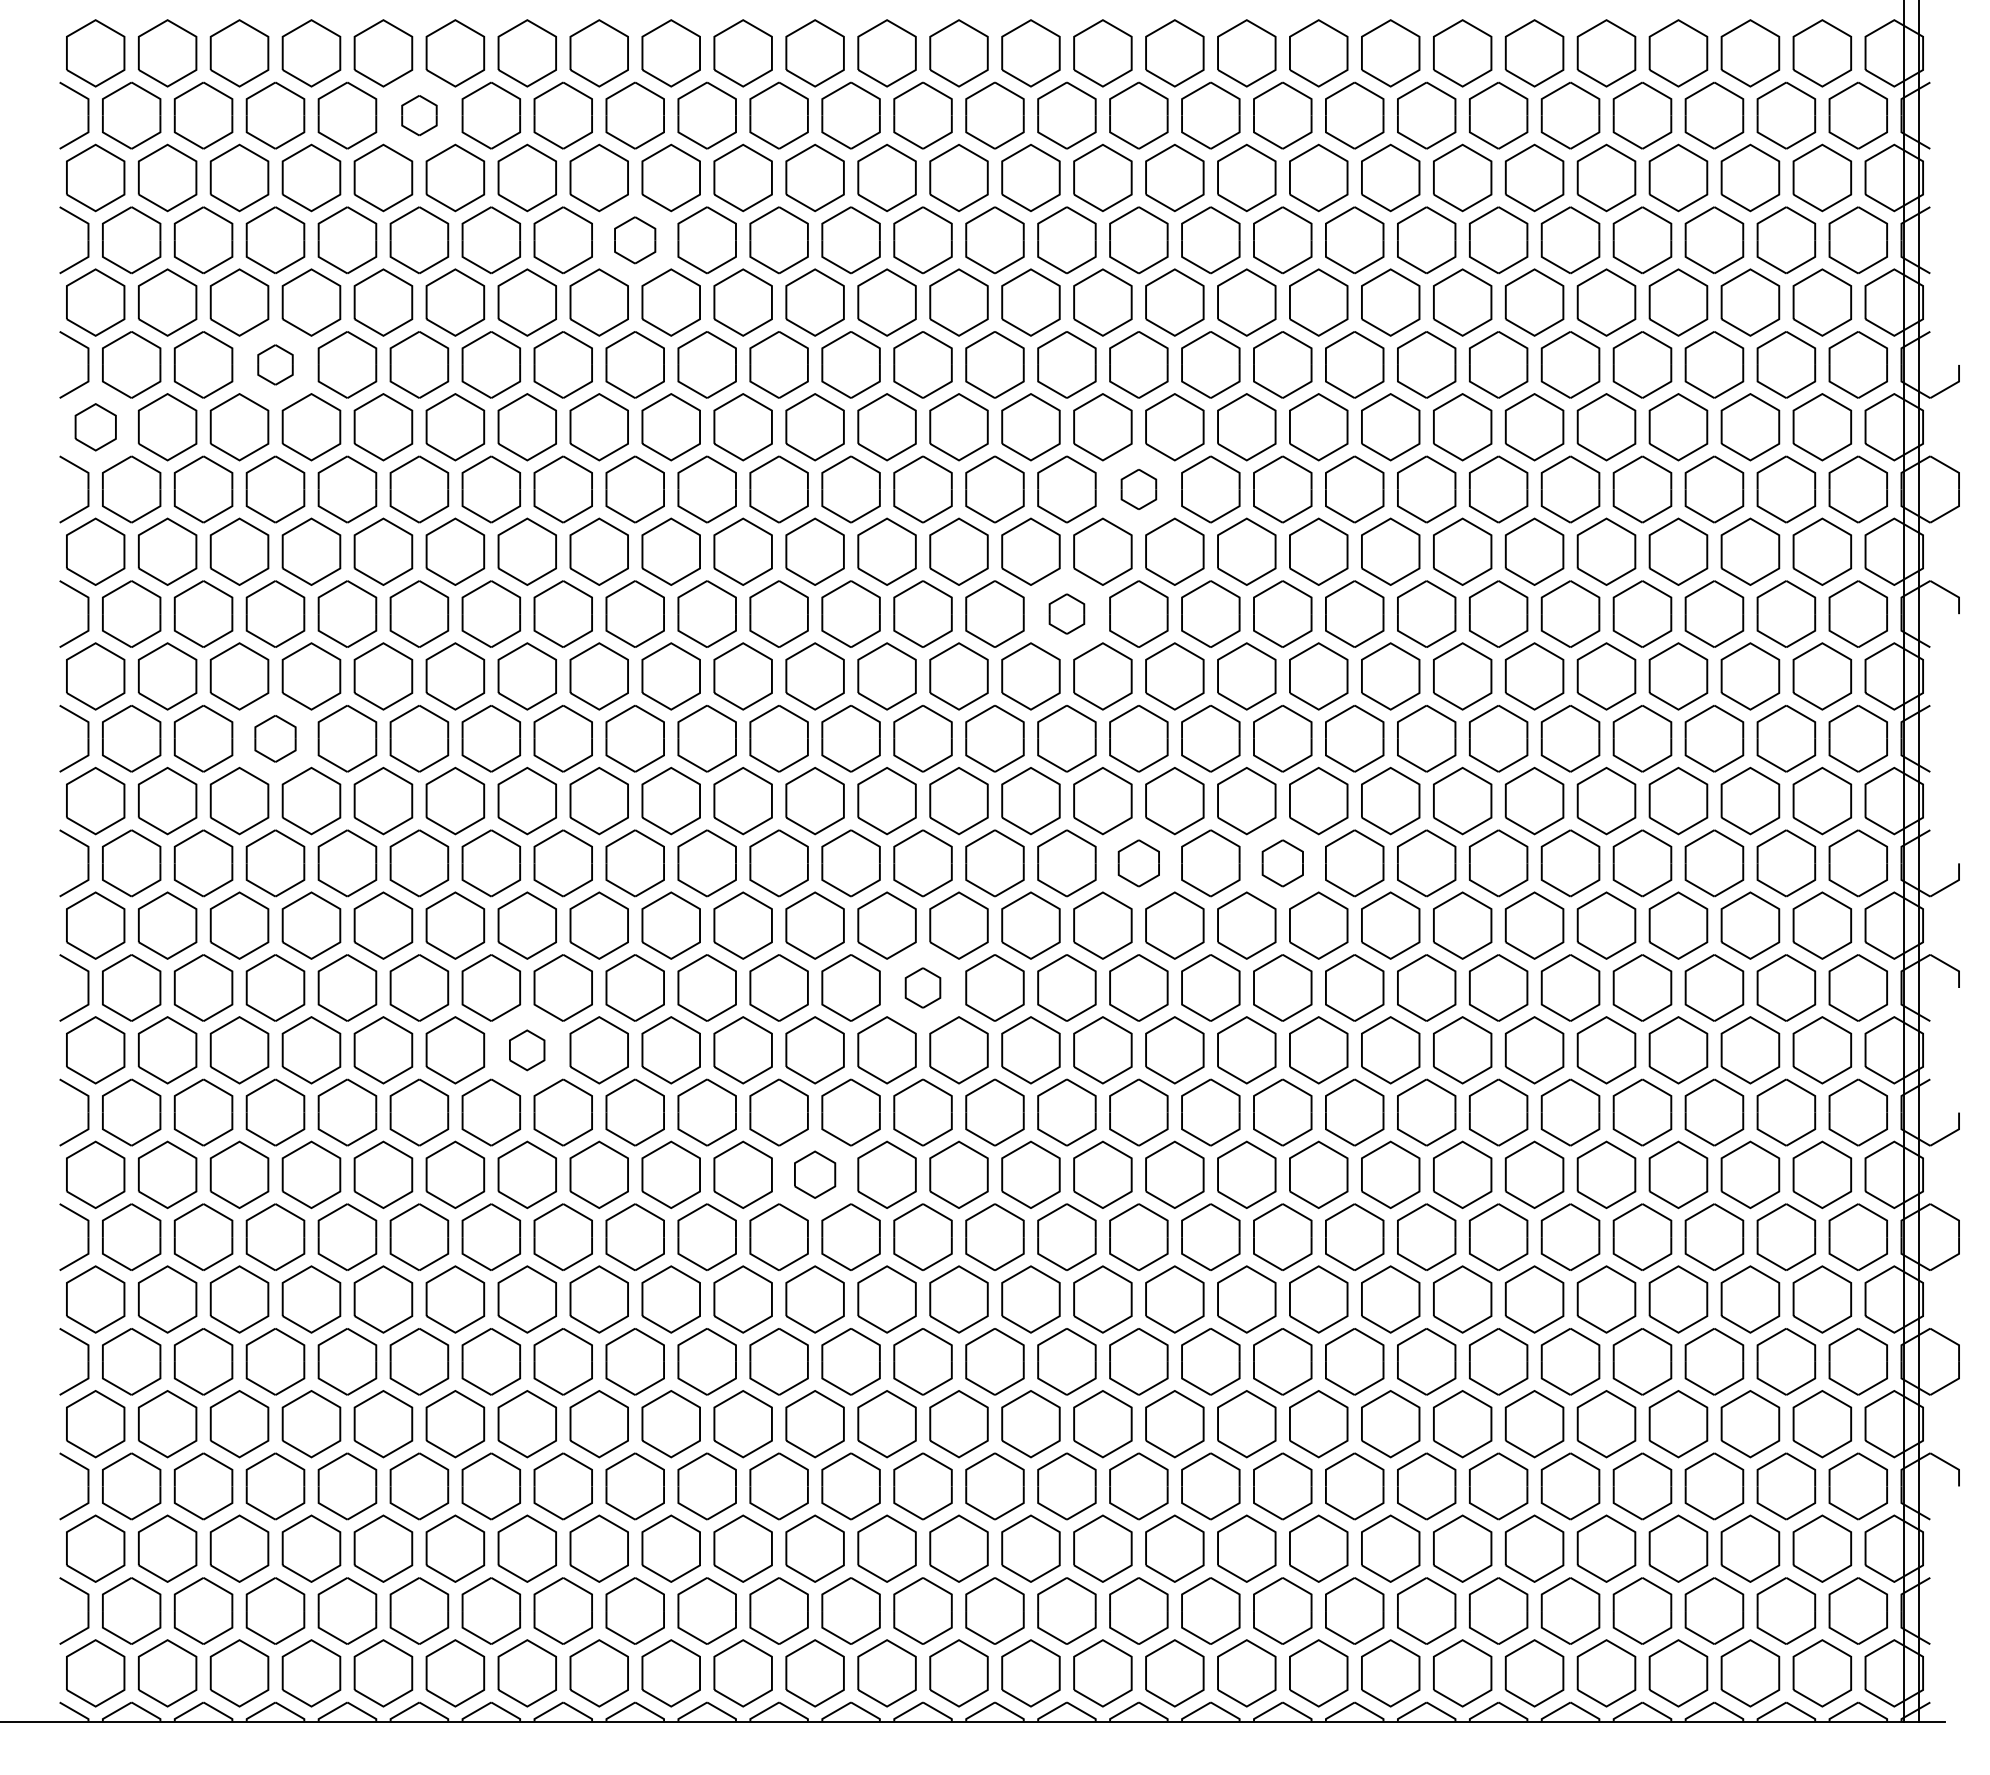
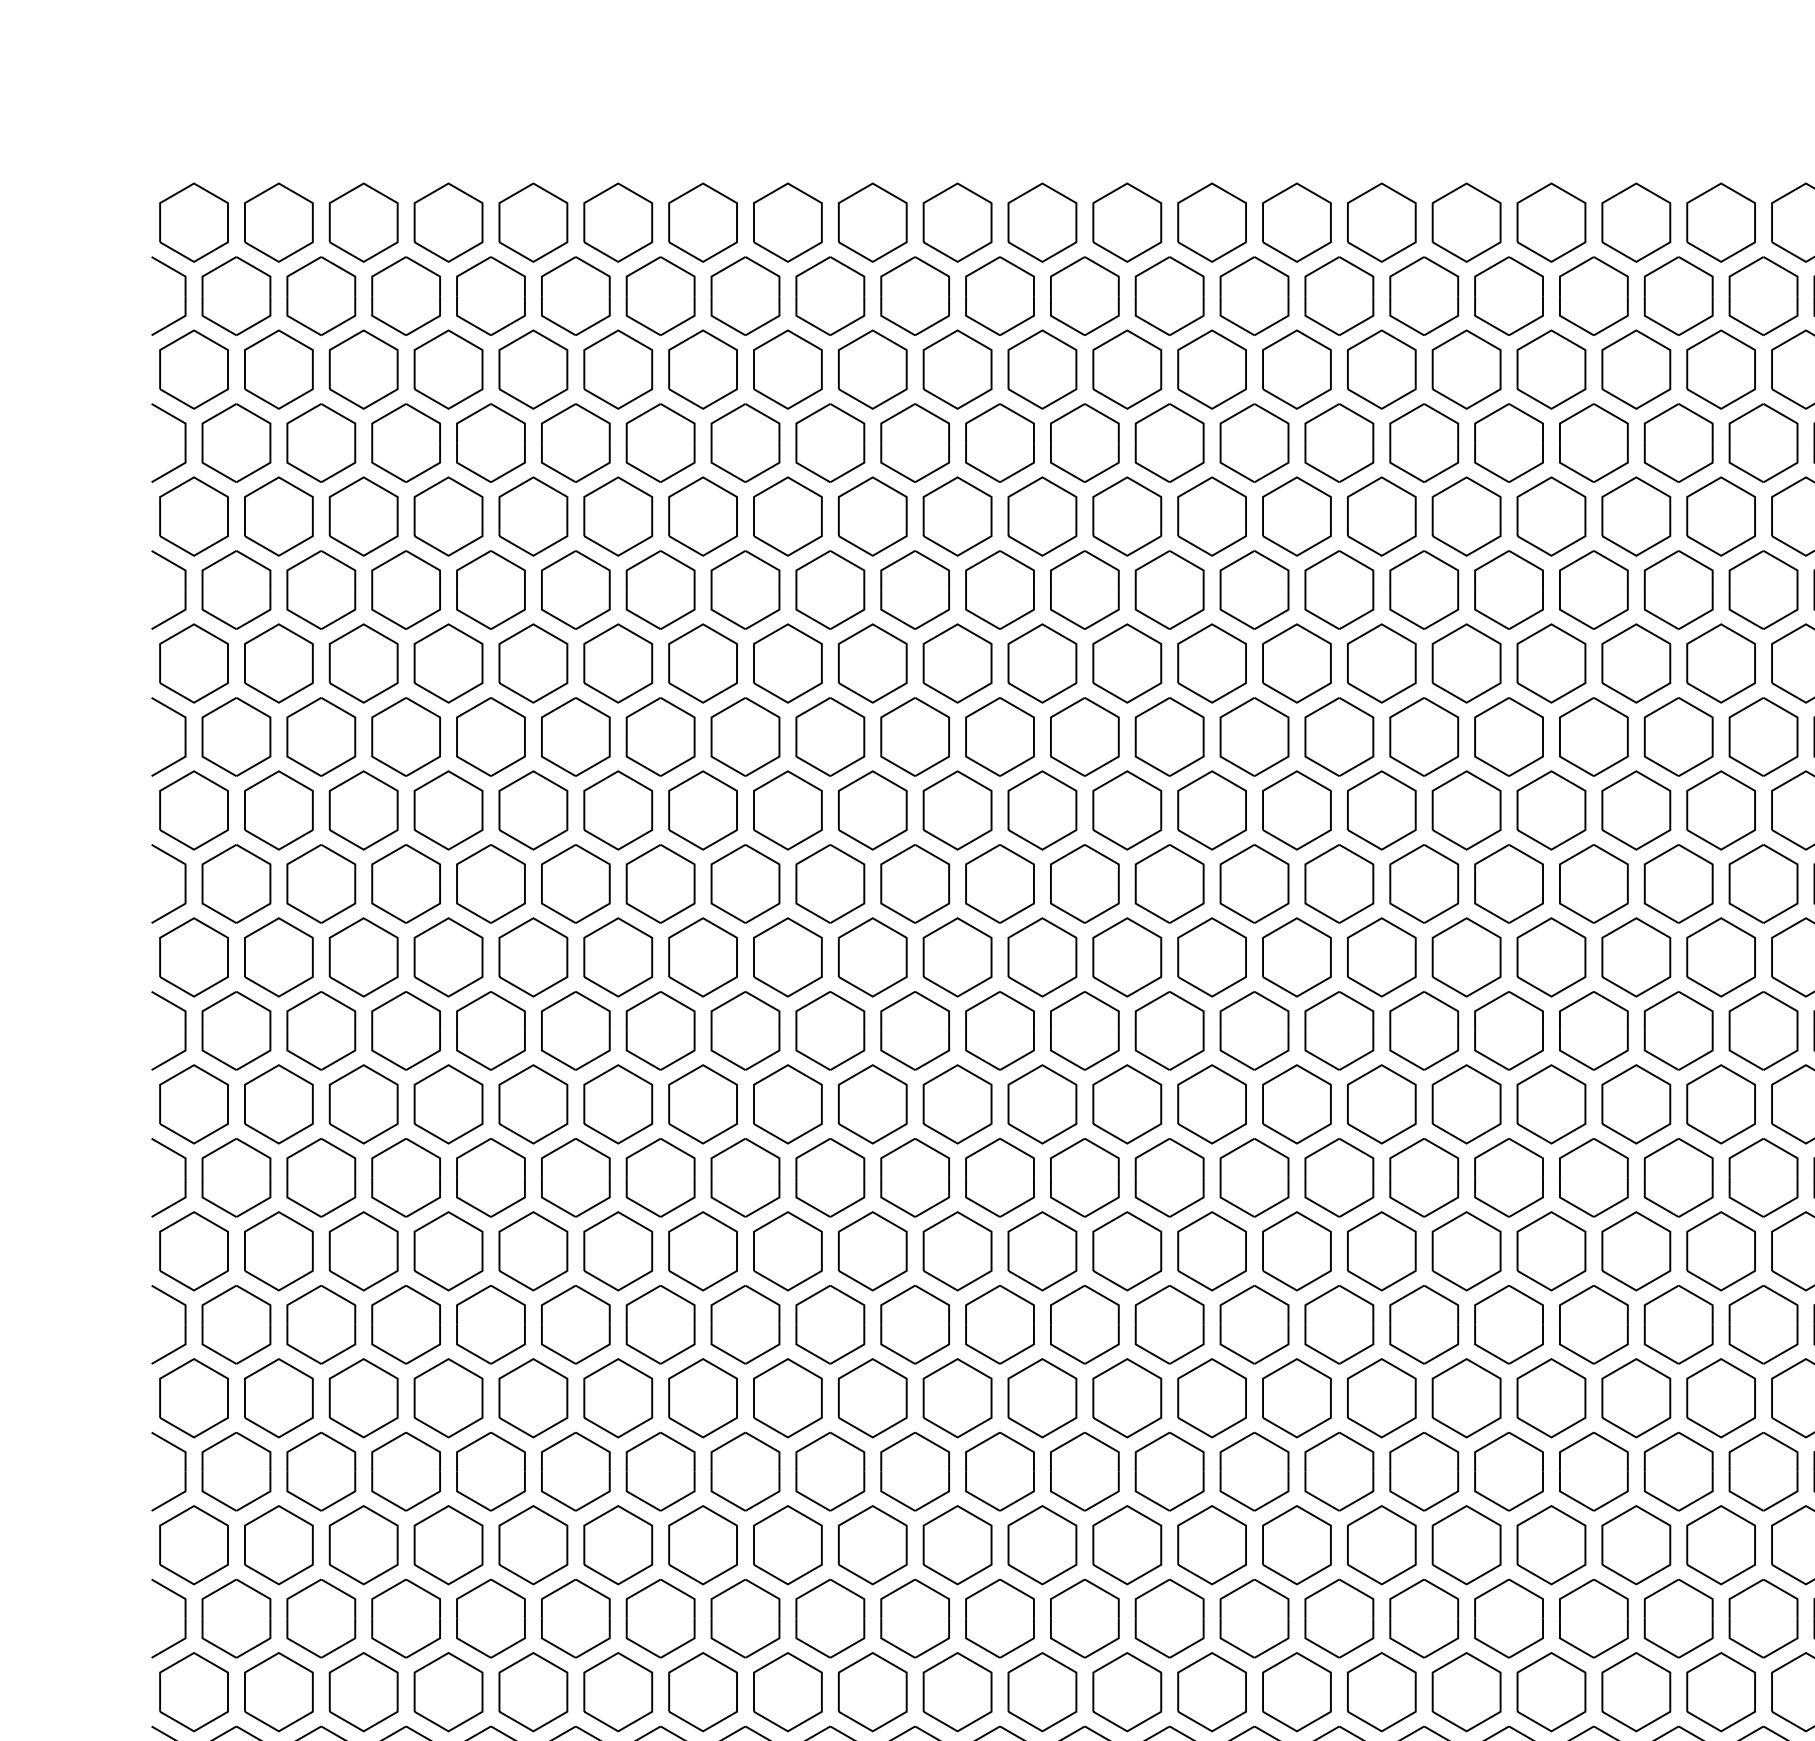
part: (419, 115) -> (575, 295), size x1.67
part: (634, 240) -> (829, 443), size x1.43
part: (275, 364) -> (406, 589), size x1.67
part: (95, 427) -> (193, 663), size x1.43
part: (1138, 489) -> (1423, 736), size x1.67
part: (1066, 613) -> (1338, 883), size x1.67
part: (275, 738) -> (406, 1030), size x1.43
part: (1138, 863) -> (1423, 1177), size x1.43
part: (1282, 863) -> (1593, 1177), size x1.43
part: (922, 987) -> (1169, 1324), size x1.67
part: (526, 1050) -> (702, 1398), size x1.67
part: (814, 1174) -> (1041, 1544), size x1.43

